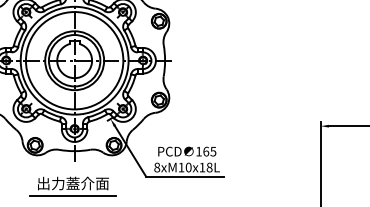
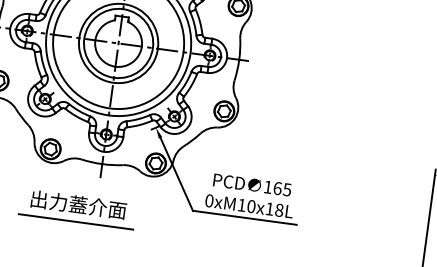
text: (157, 167) -> (209, 200), 8xM10x18L -> 0xM10x18L
part: (72, 186) -> (77, 208), moved

